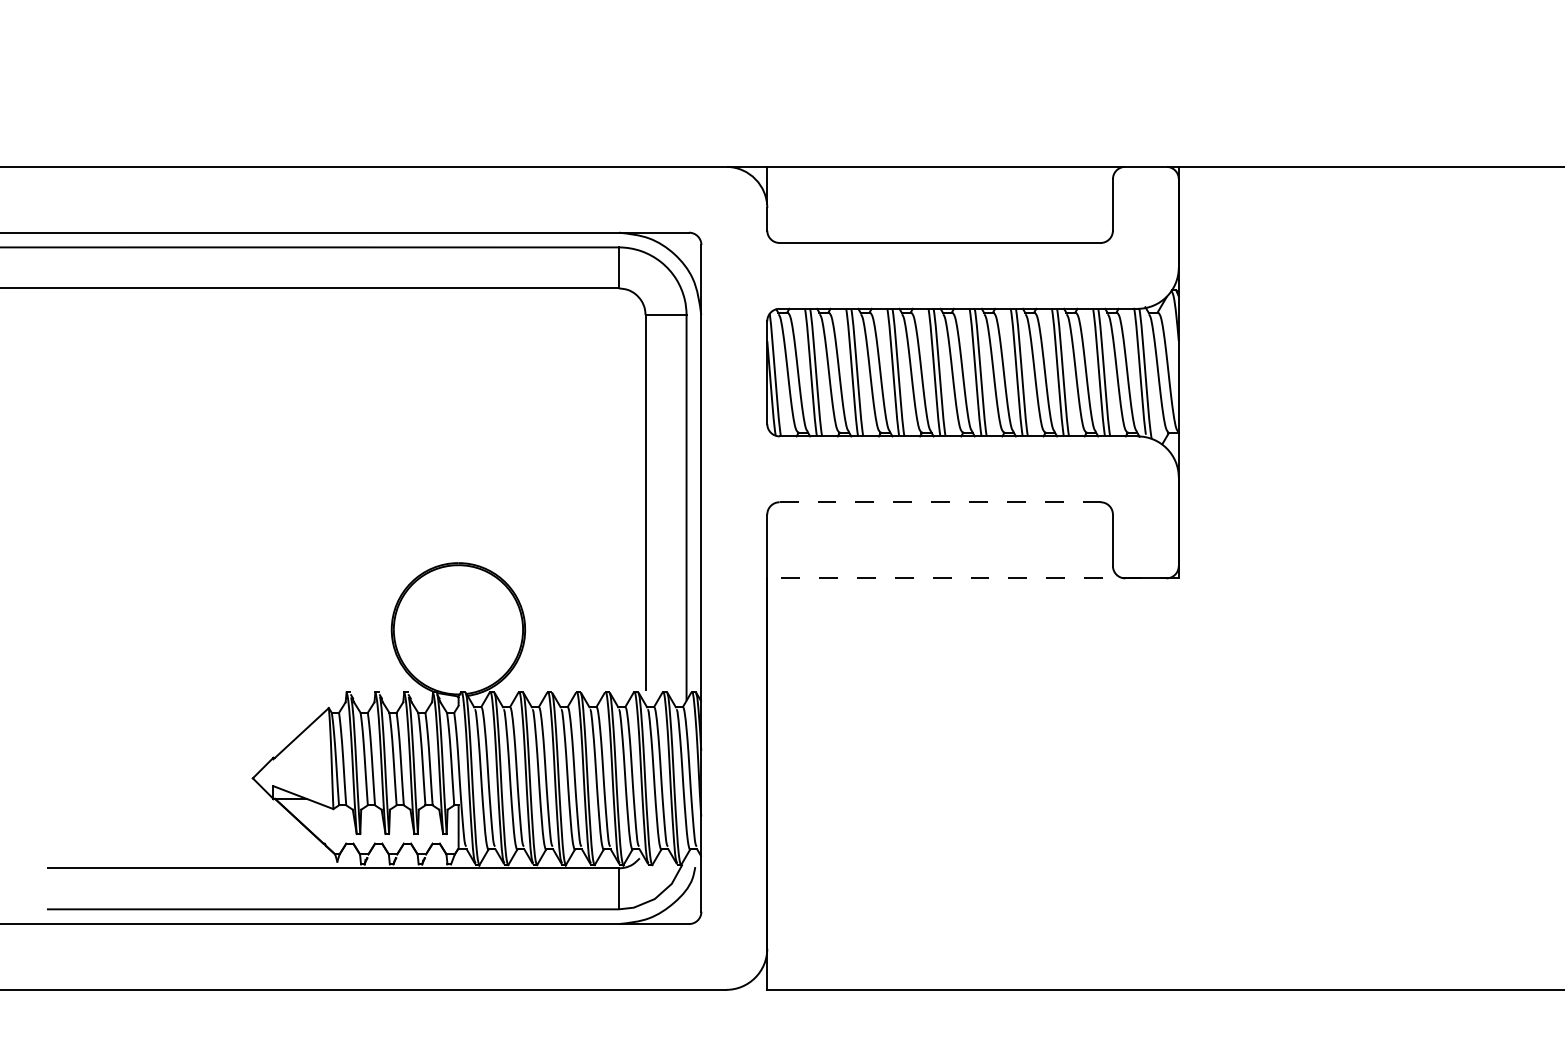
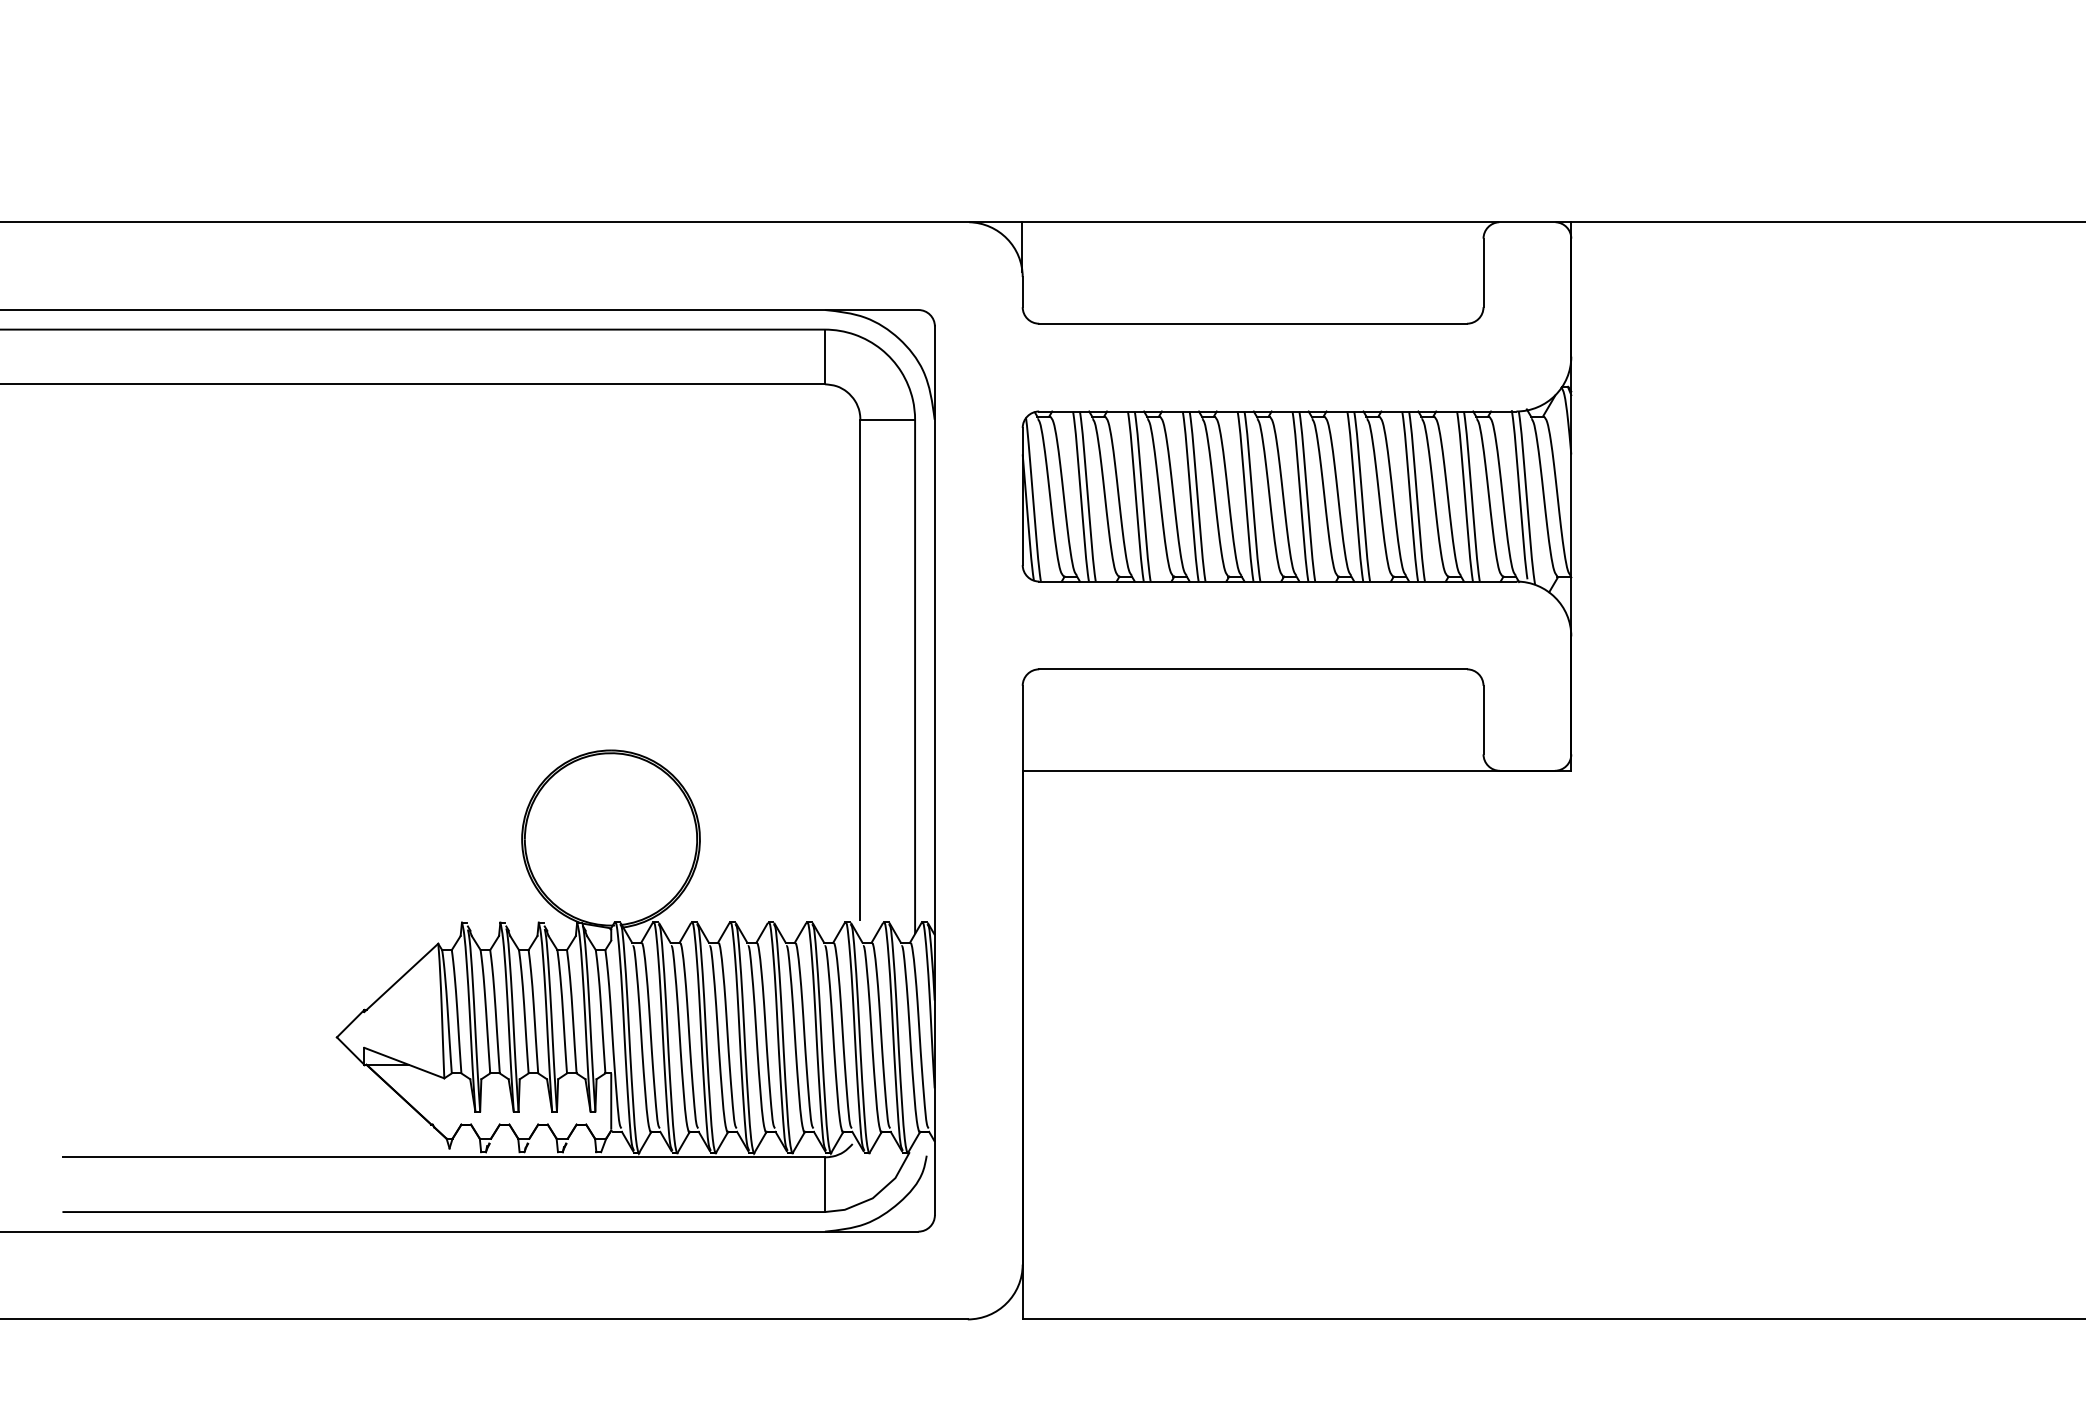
line: (940, 502) -> (1253, 669), dashed -> solid
line: (973, 578) -> (1297, 770), dashed -> solid

